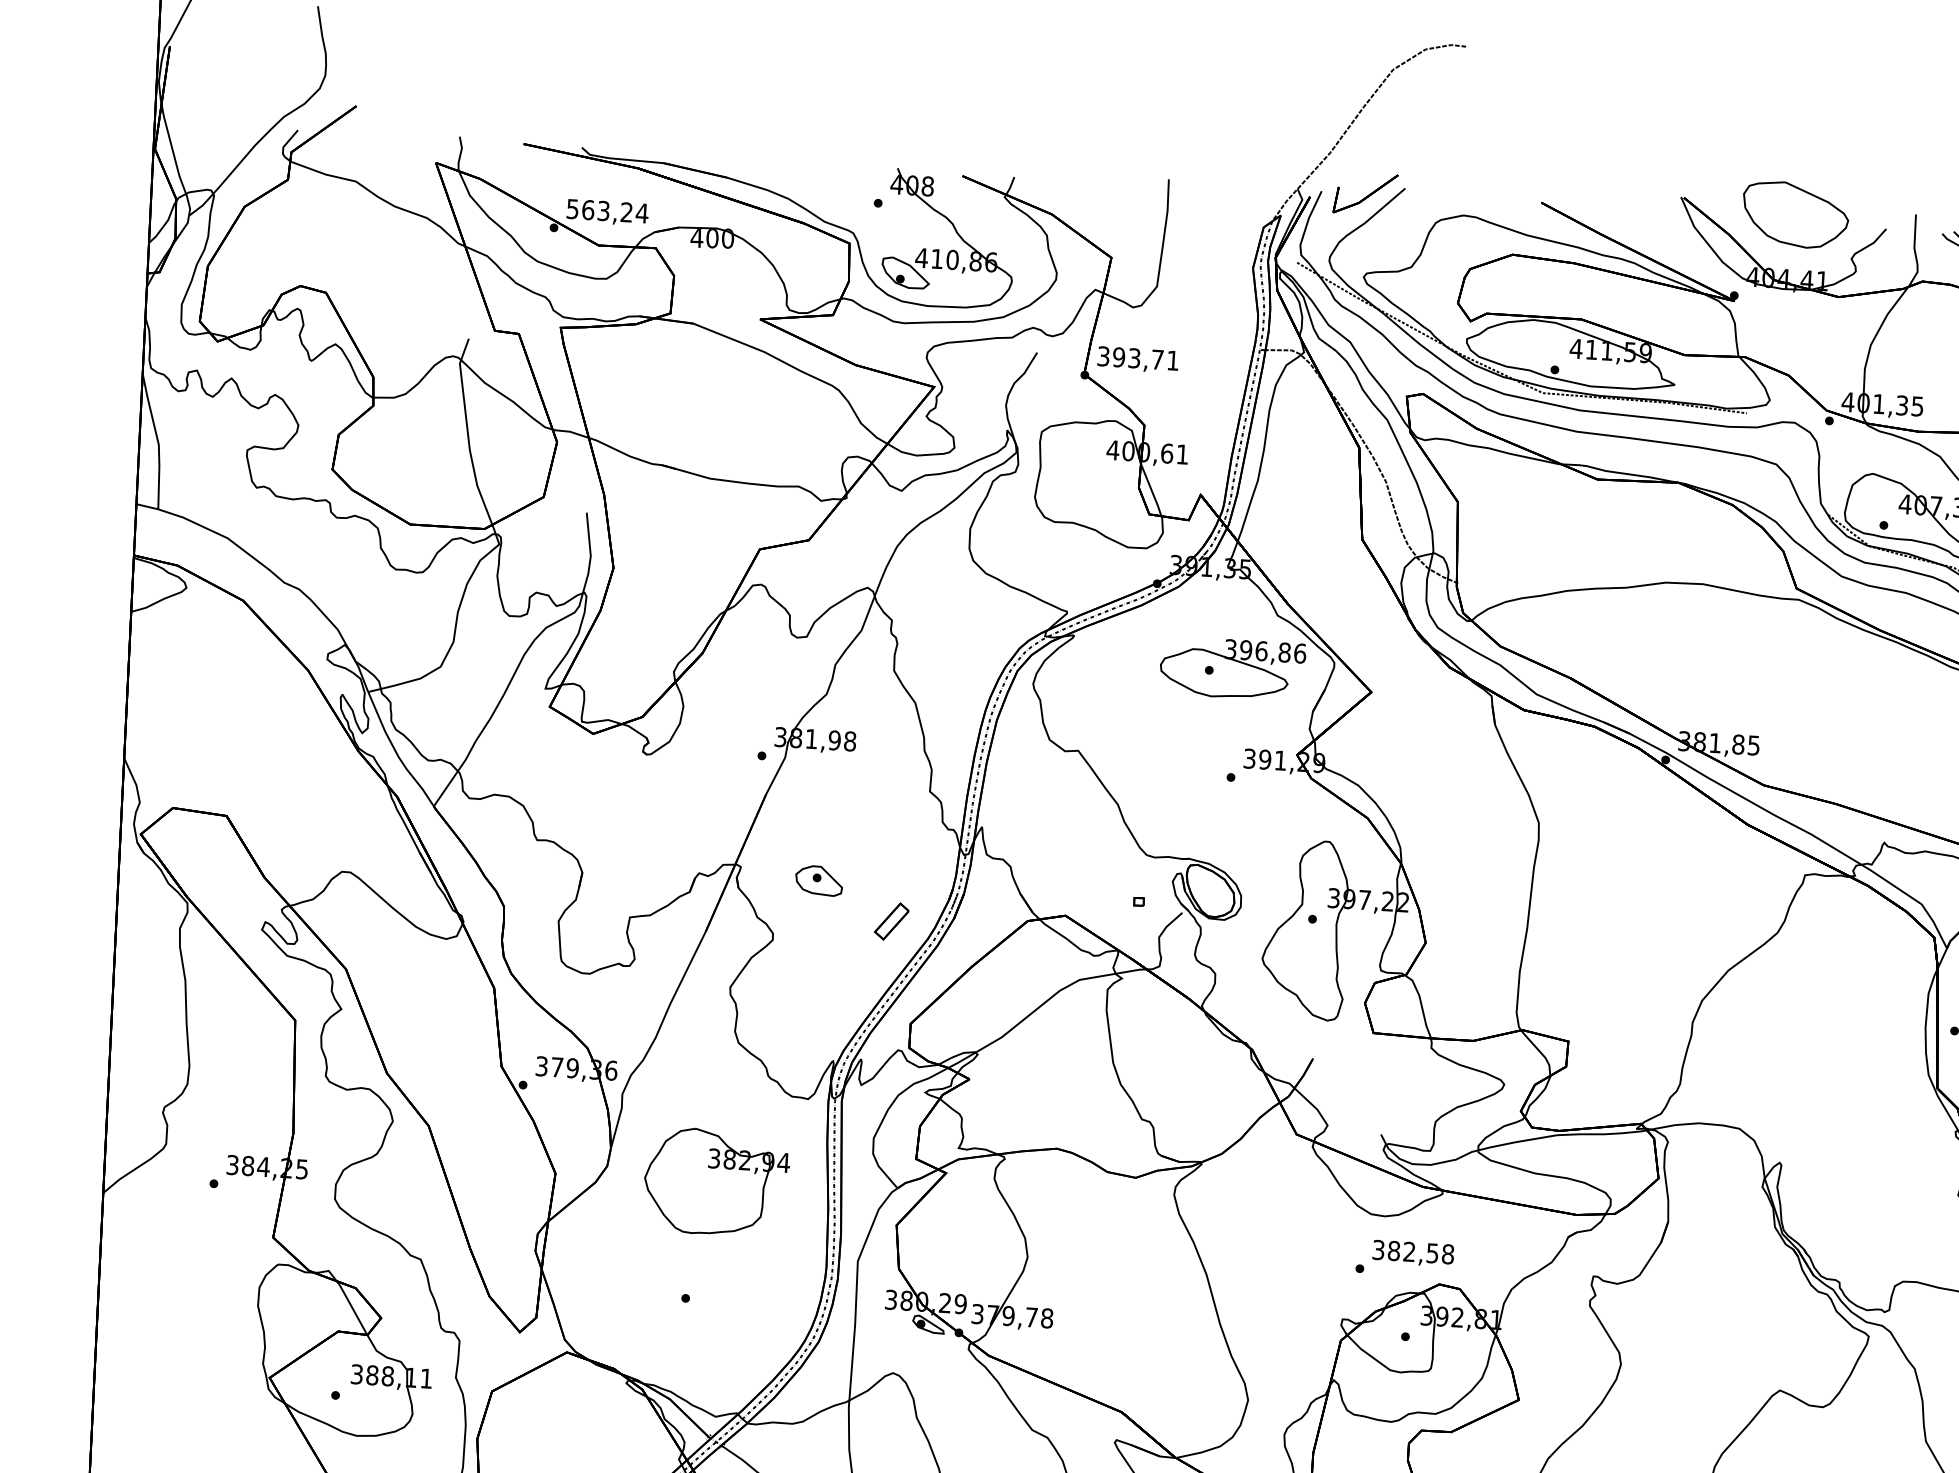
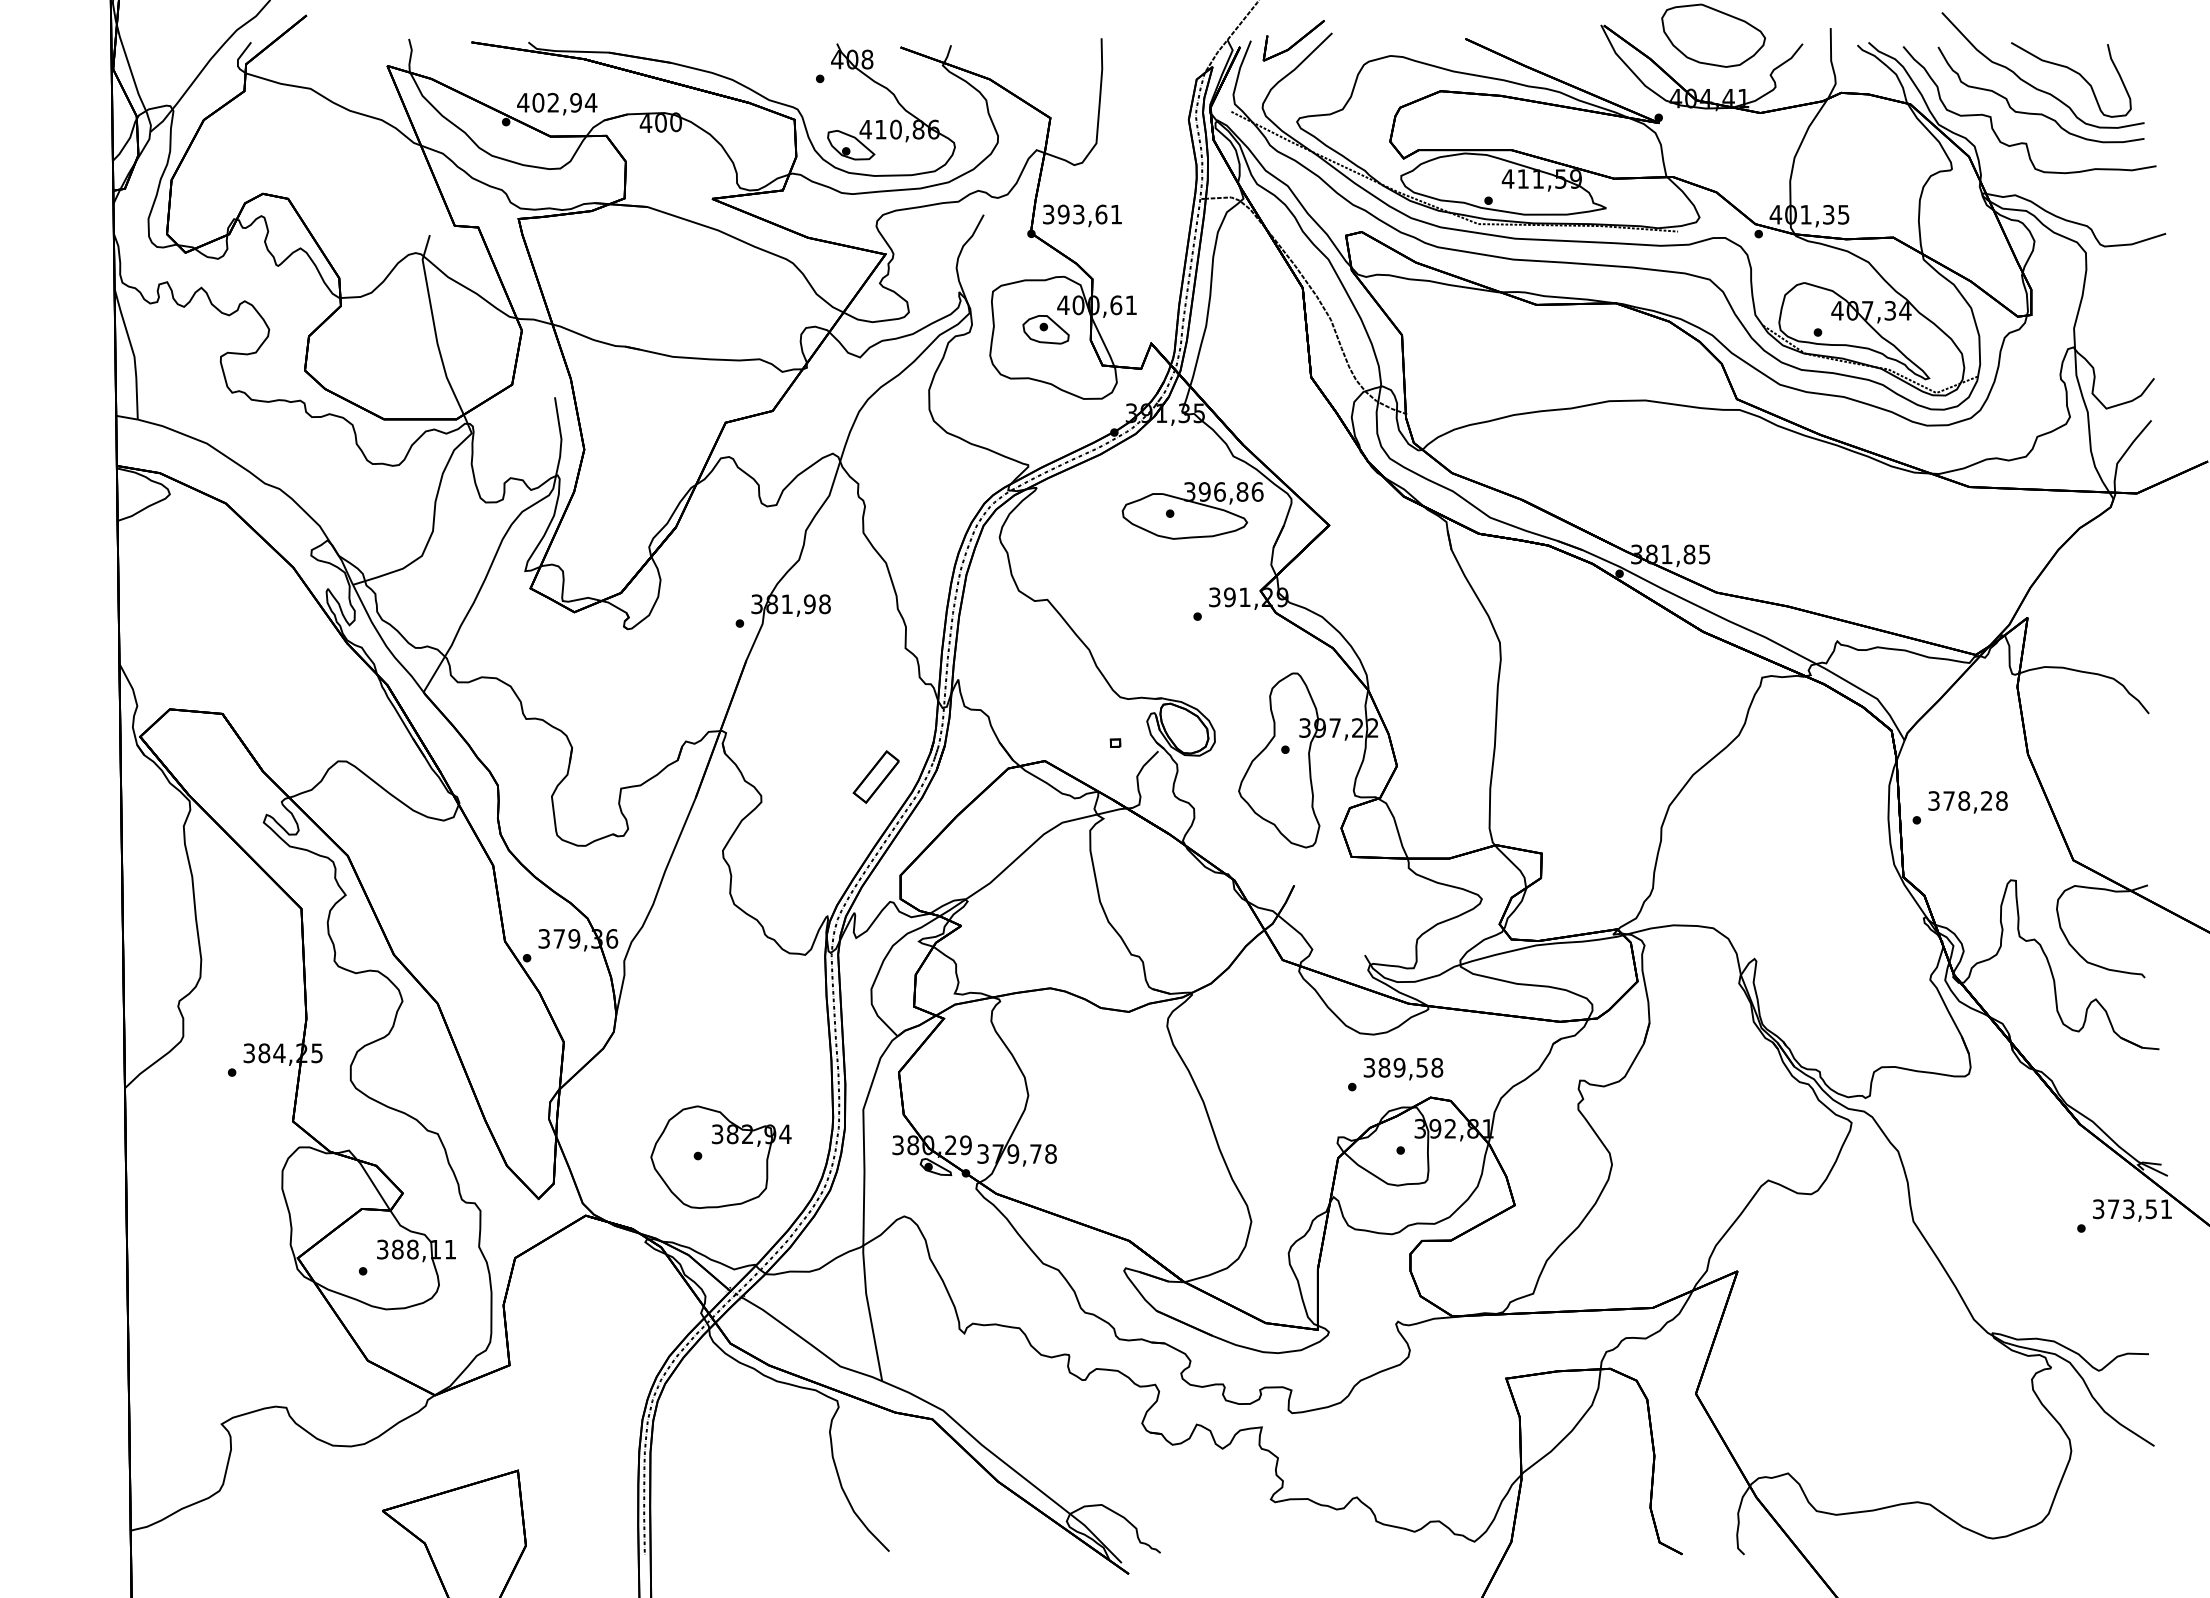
text: (599, 210) -> (549, 102), 563,24 -> 402,94
text: (1157, 359) -> (1101, 214), 393,71 -> 393,61
part: (818, 880) -> (1045, 329), moved
part: (891, 920) -> (875, 776), size x1.43
part: (715, 1181) -> (720, 1156), moved
text: (1409, 1251) -> (1399, 1067), 382,58 -> 389,58

